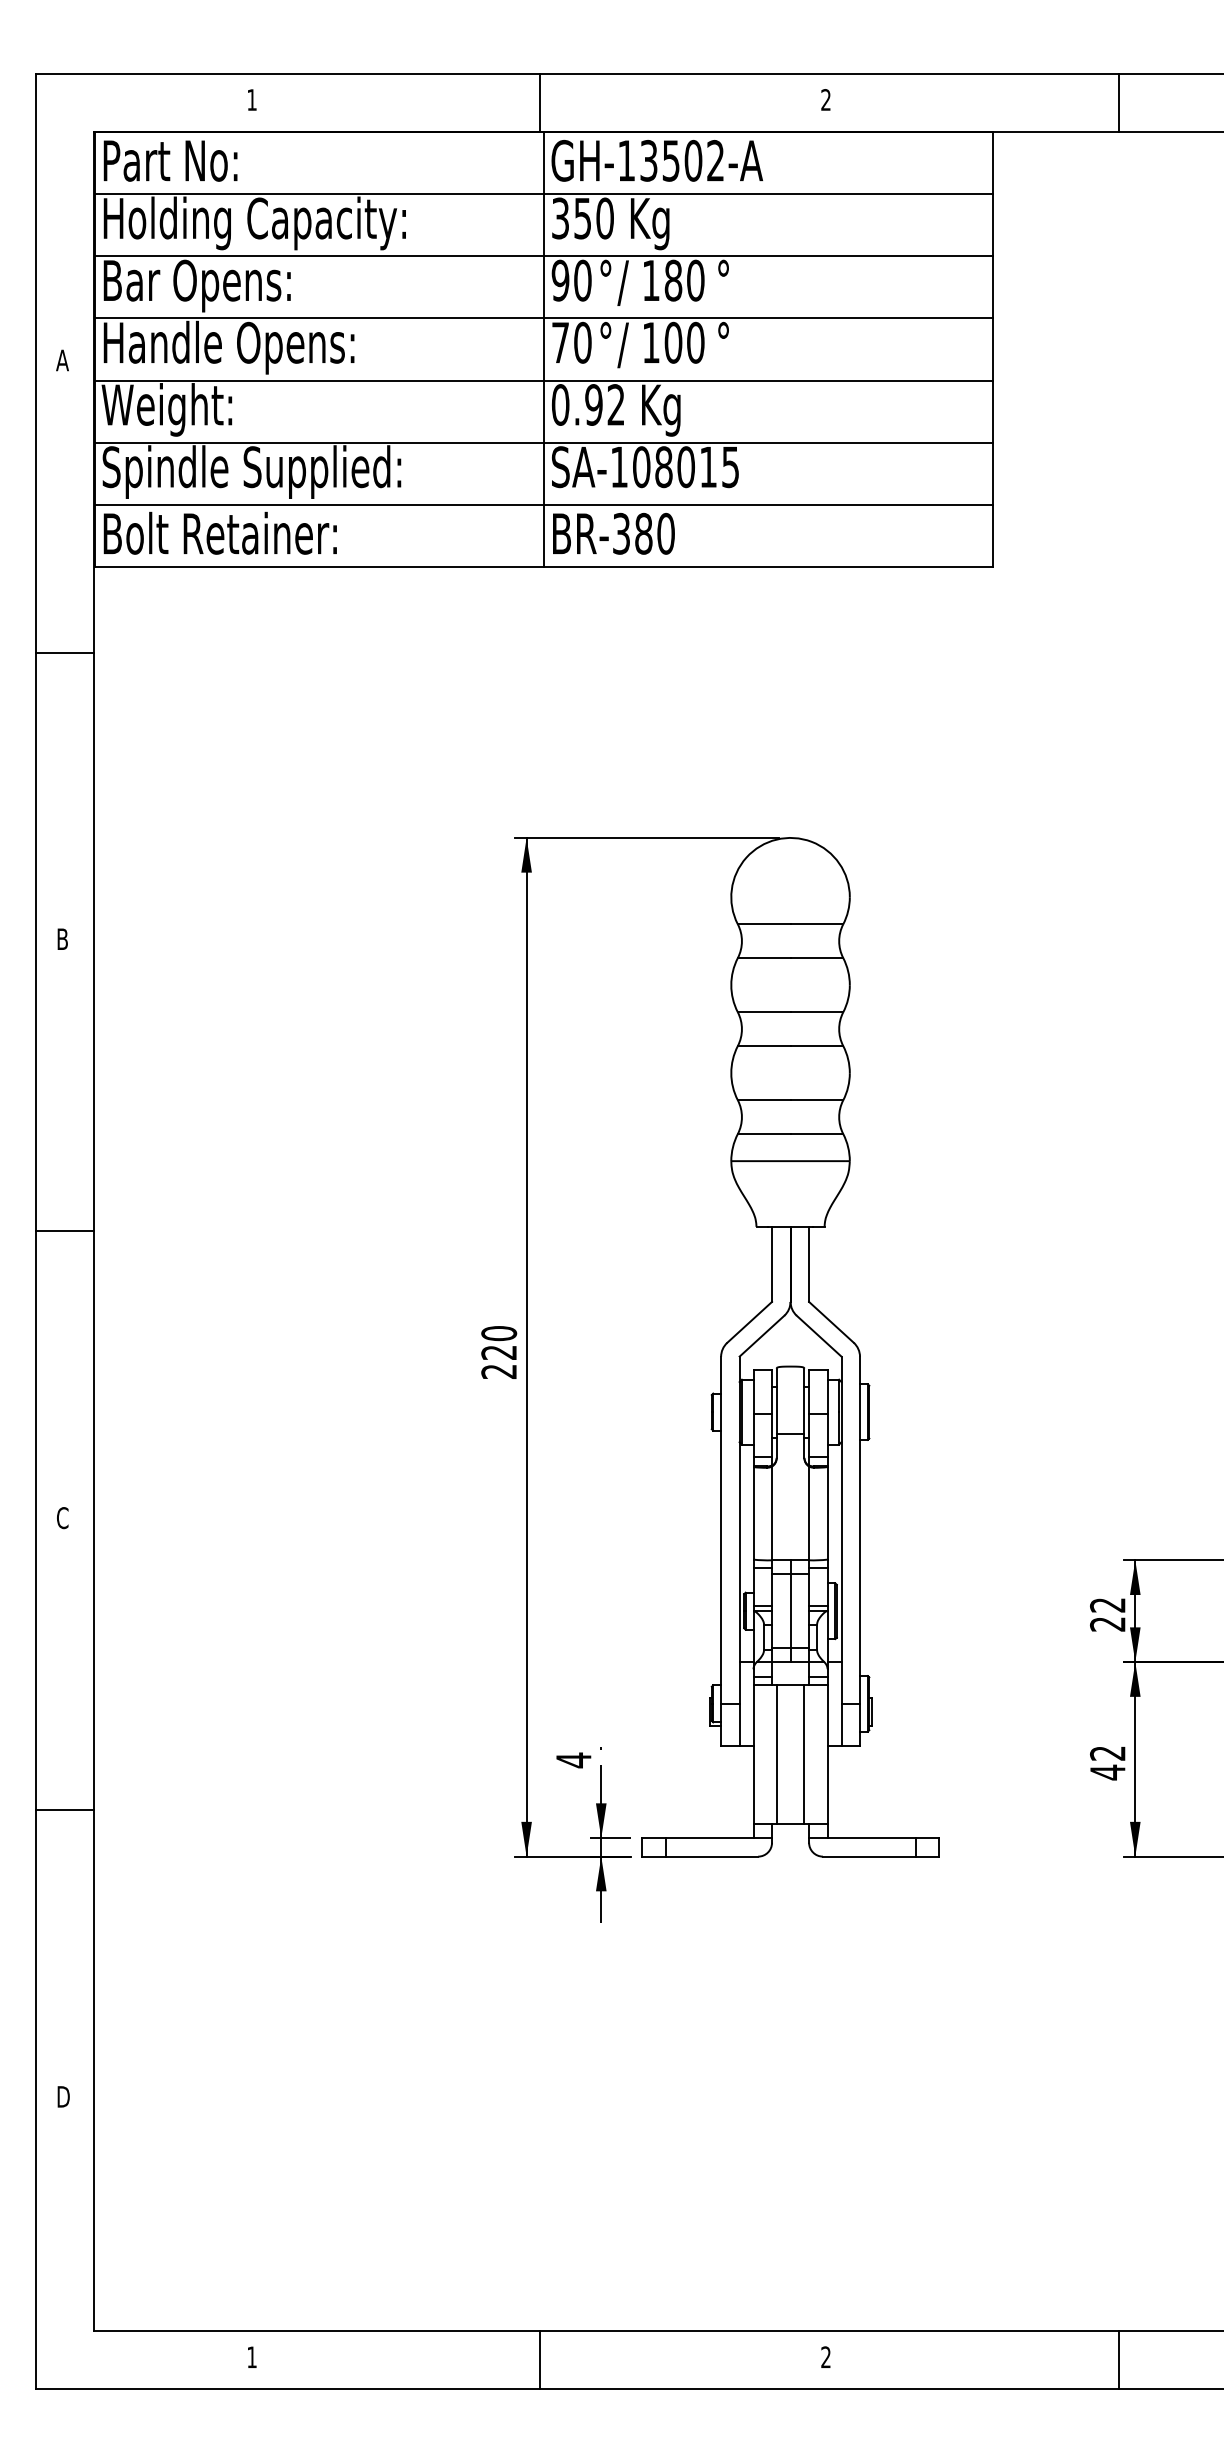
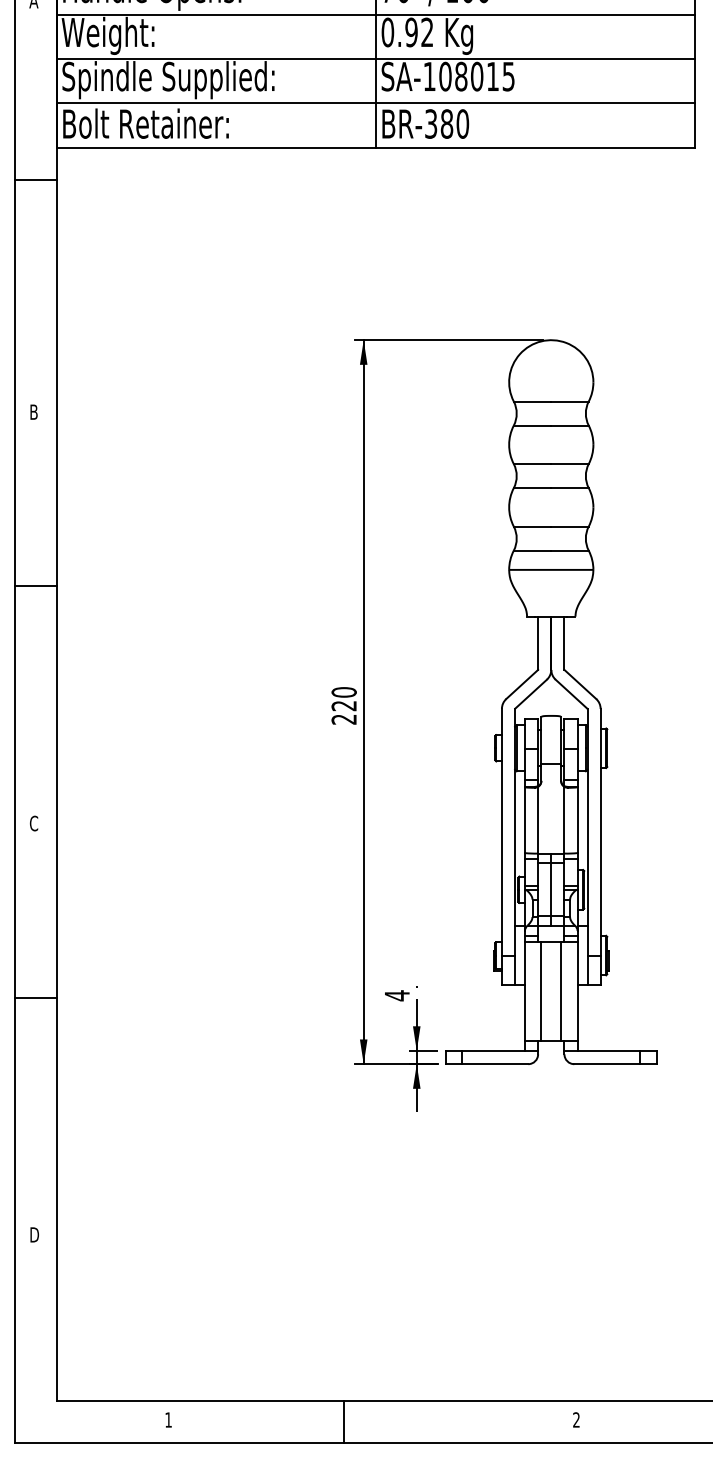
line: (65, 652) -> (35, 179), moved
line: (65, 1231) -> (35, 585), moved
line: (65, 1810) -> (35, 997), moved
line: (540, 2360) -> (344, 1422), moved

